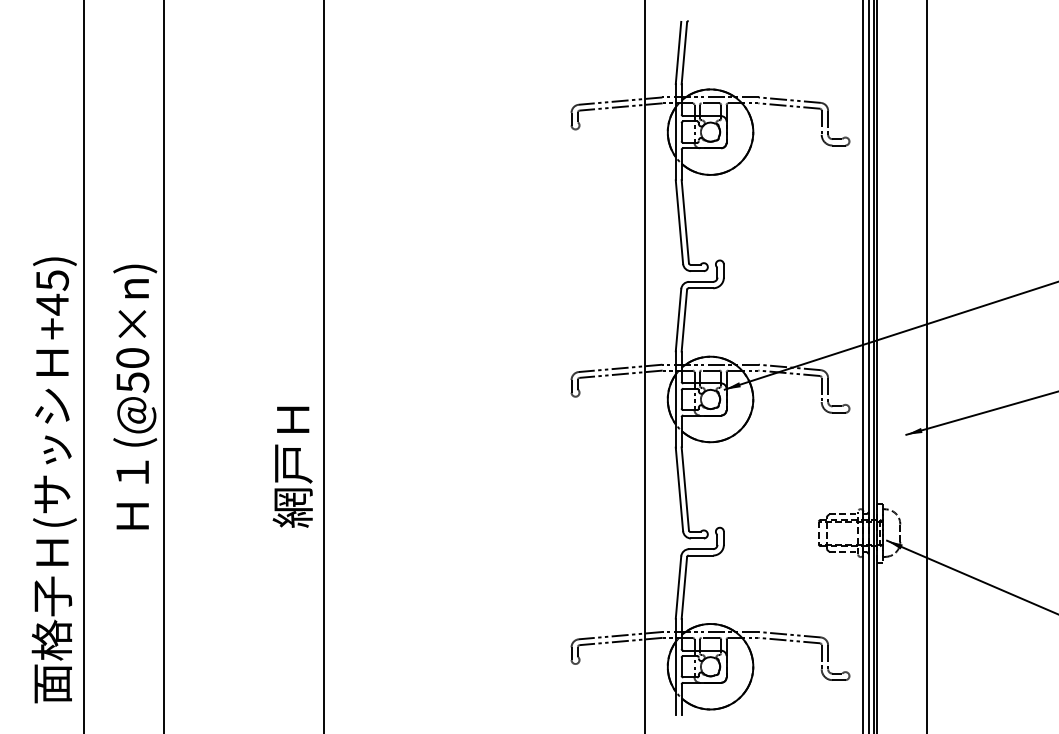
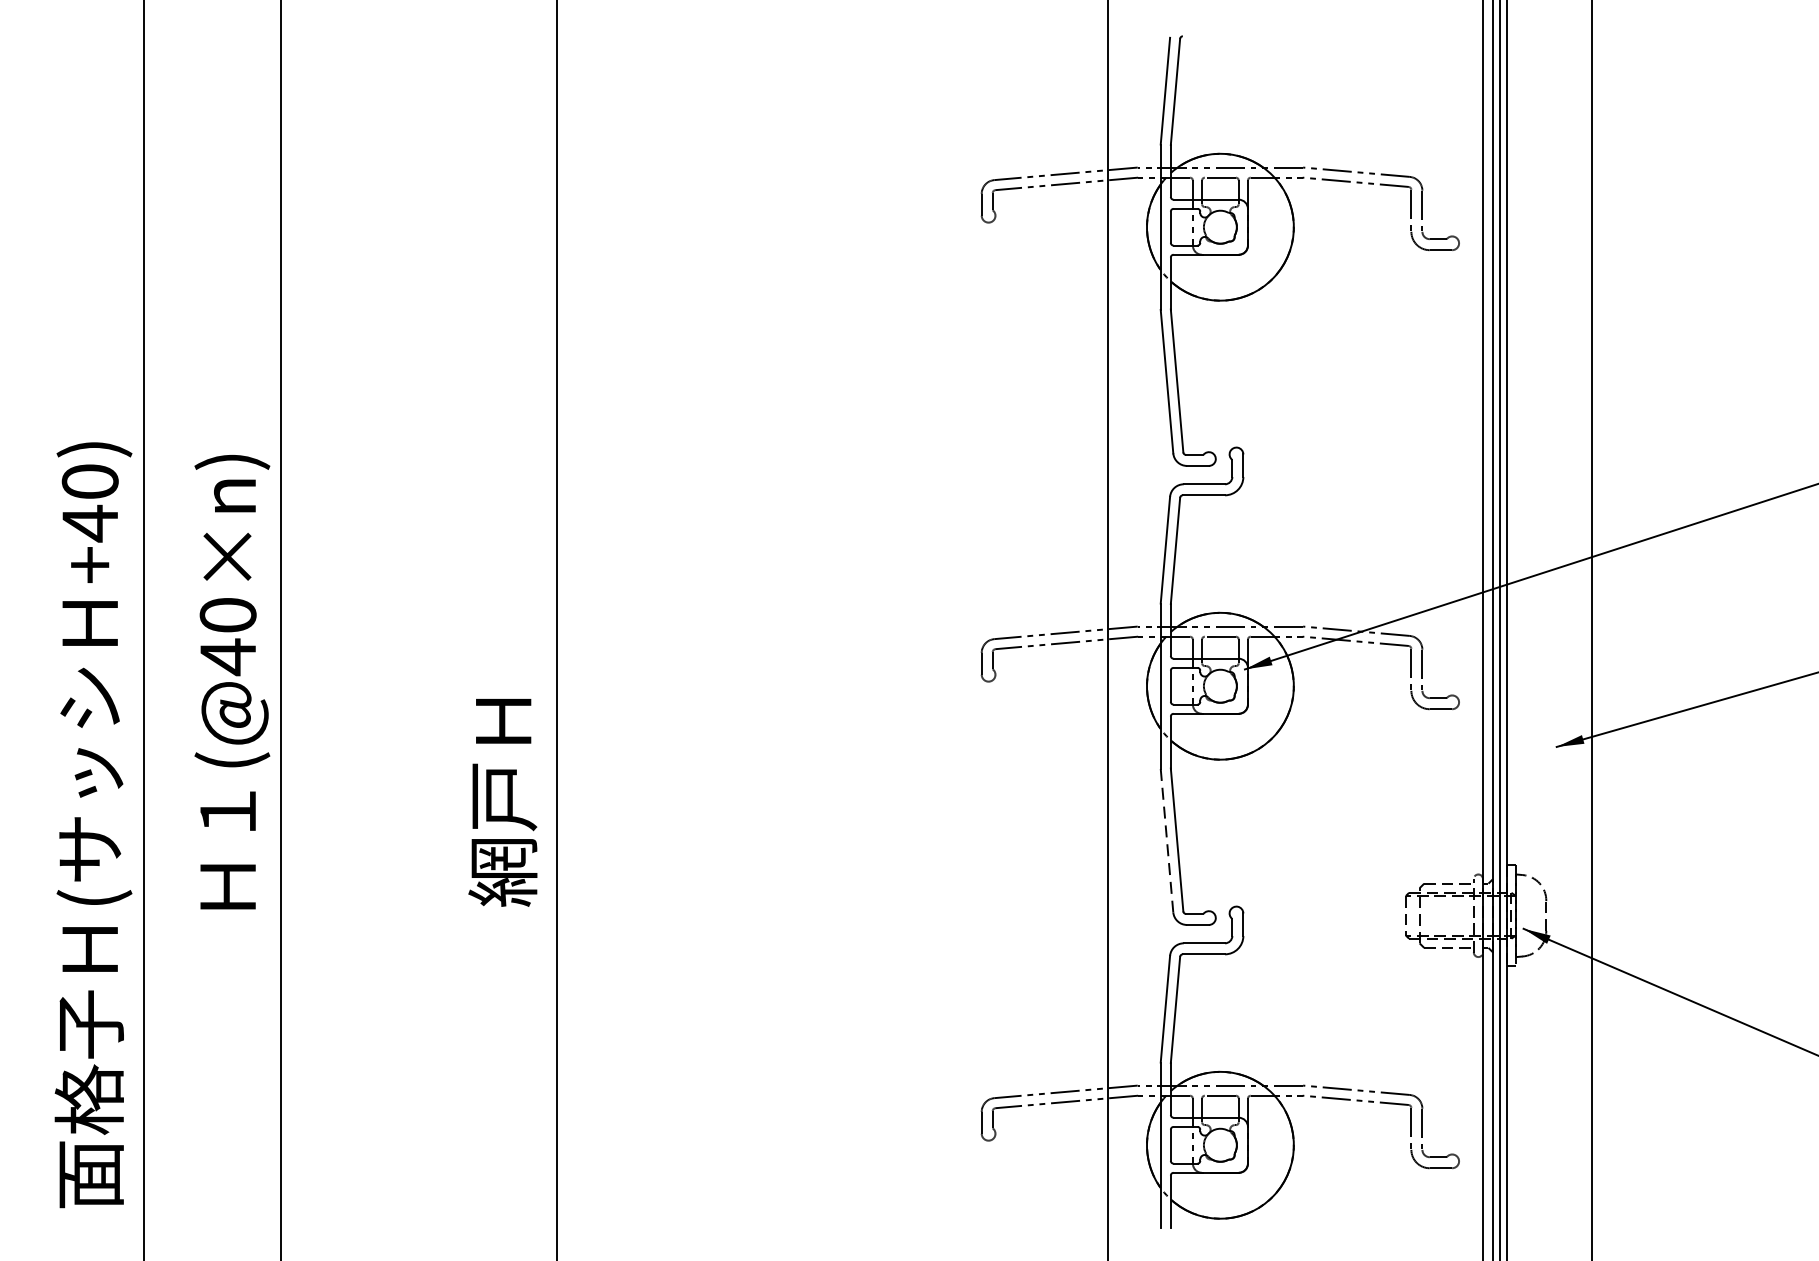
text: (52, 280) -> (90, 481), +45) -> +40)
text: (132, 382) -> (227, 657), (@50×n) -> (@40×n)
line: (679, 489) -> (1167, 840), solid -> dashed

